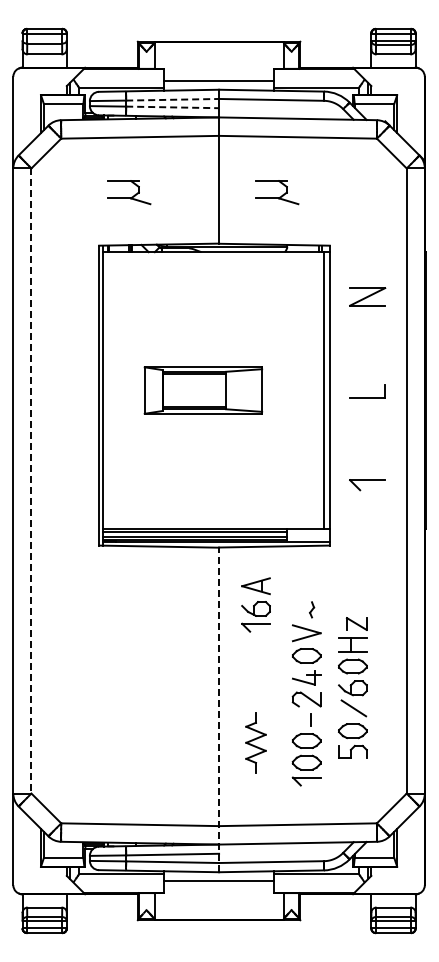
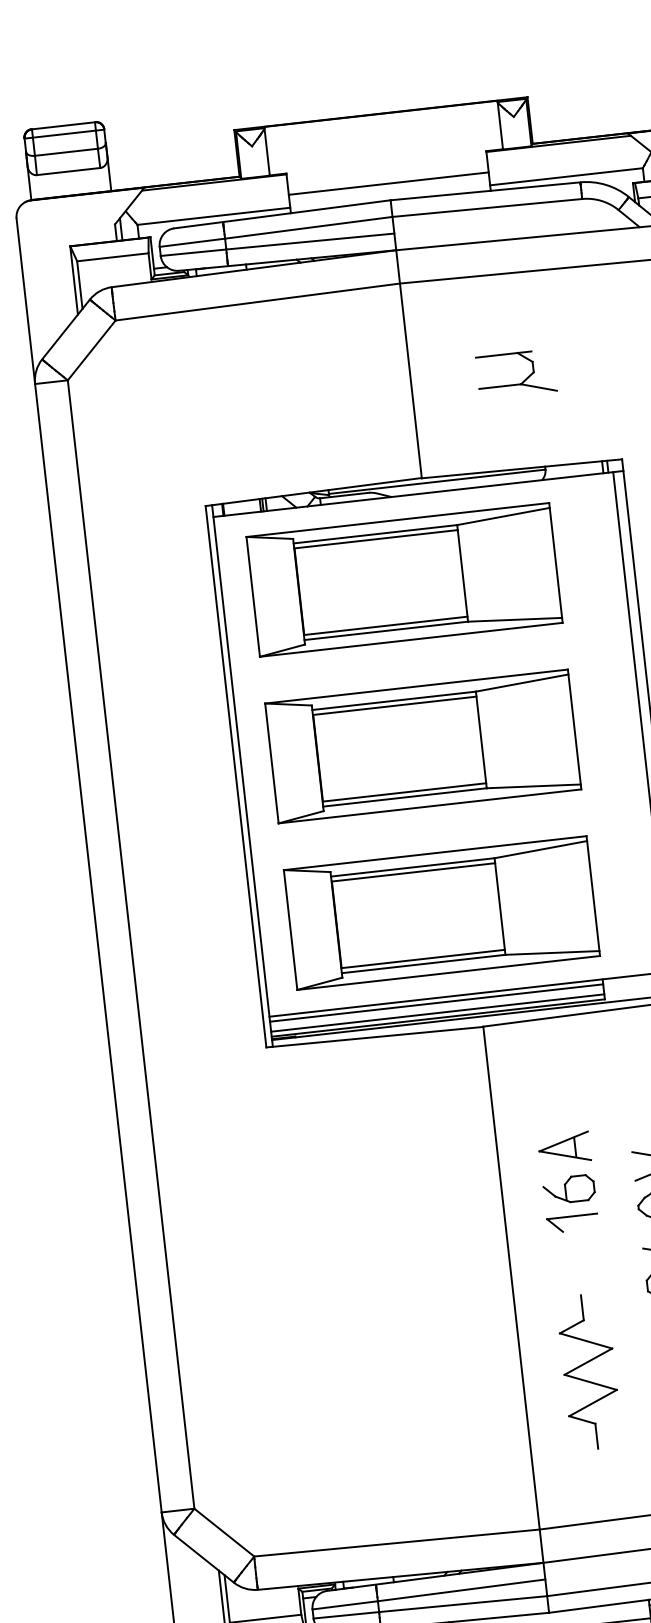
line: (173, 99) -> (310, 227), dashed -> solid
line: (173, 107) -> (311, 241), dashed -> solid
part: (129, 192) -> (249, 403), removed
part: (203, 298) -> (404, 580), added
part: (203, 390) -> (423, 746), size x1.43
line: (31, 481) -> (131, 945), dashed -> solid
part: (203, 482) -> (442, 912), added
part: (255, 604) -> (567, 1181), moved
line: (219, 709) -> (516, 1318), dashed -> solid
part: (255, 742) -> (588, 1371), size x1.43

